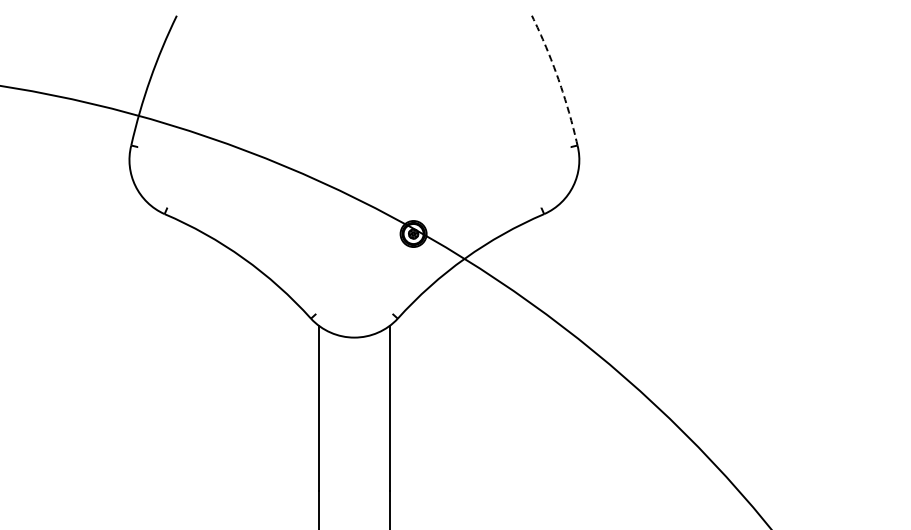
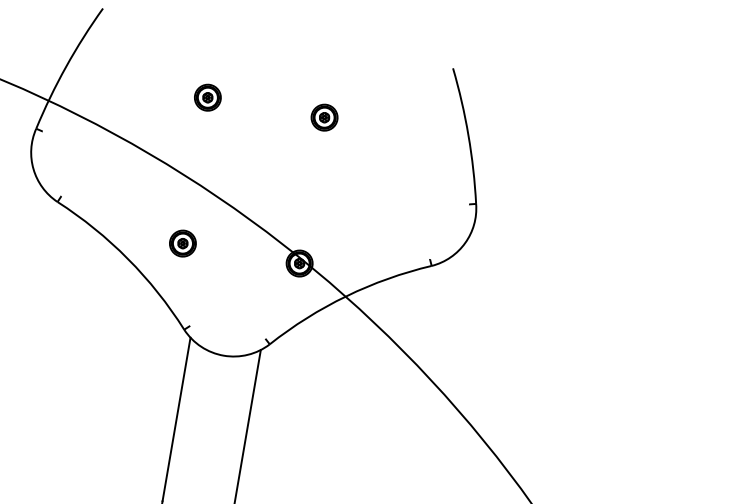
arc: (558, 79) -> (468, 135), dashed -> solid
part: (295, 85) -> (208, 97), added
part: (413, 85) -> (324, 117), added
part: (295, 233) -> (183, 243), added

